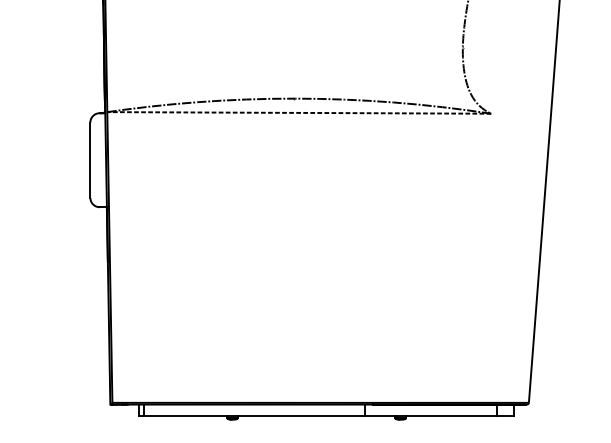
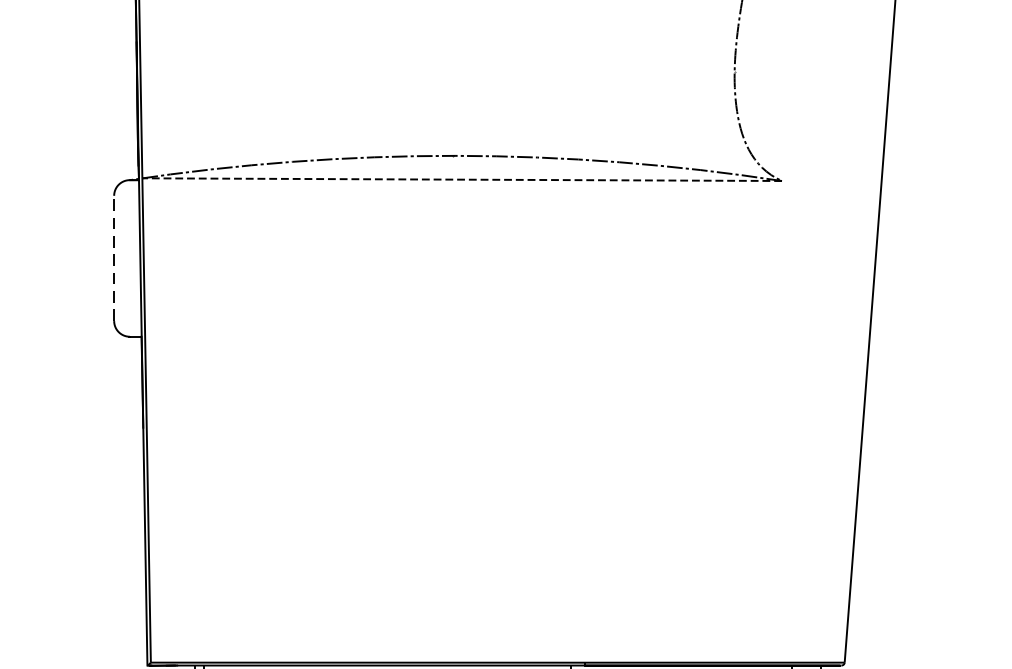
line: (90, 160) -> (114, 258), solid -> dashed

